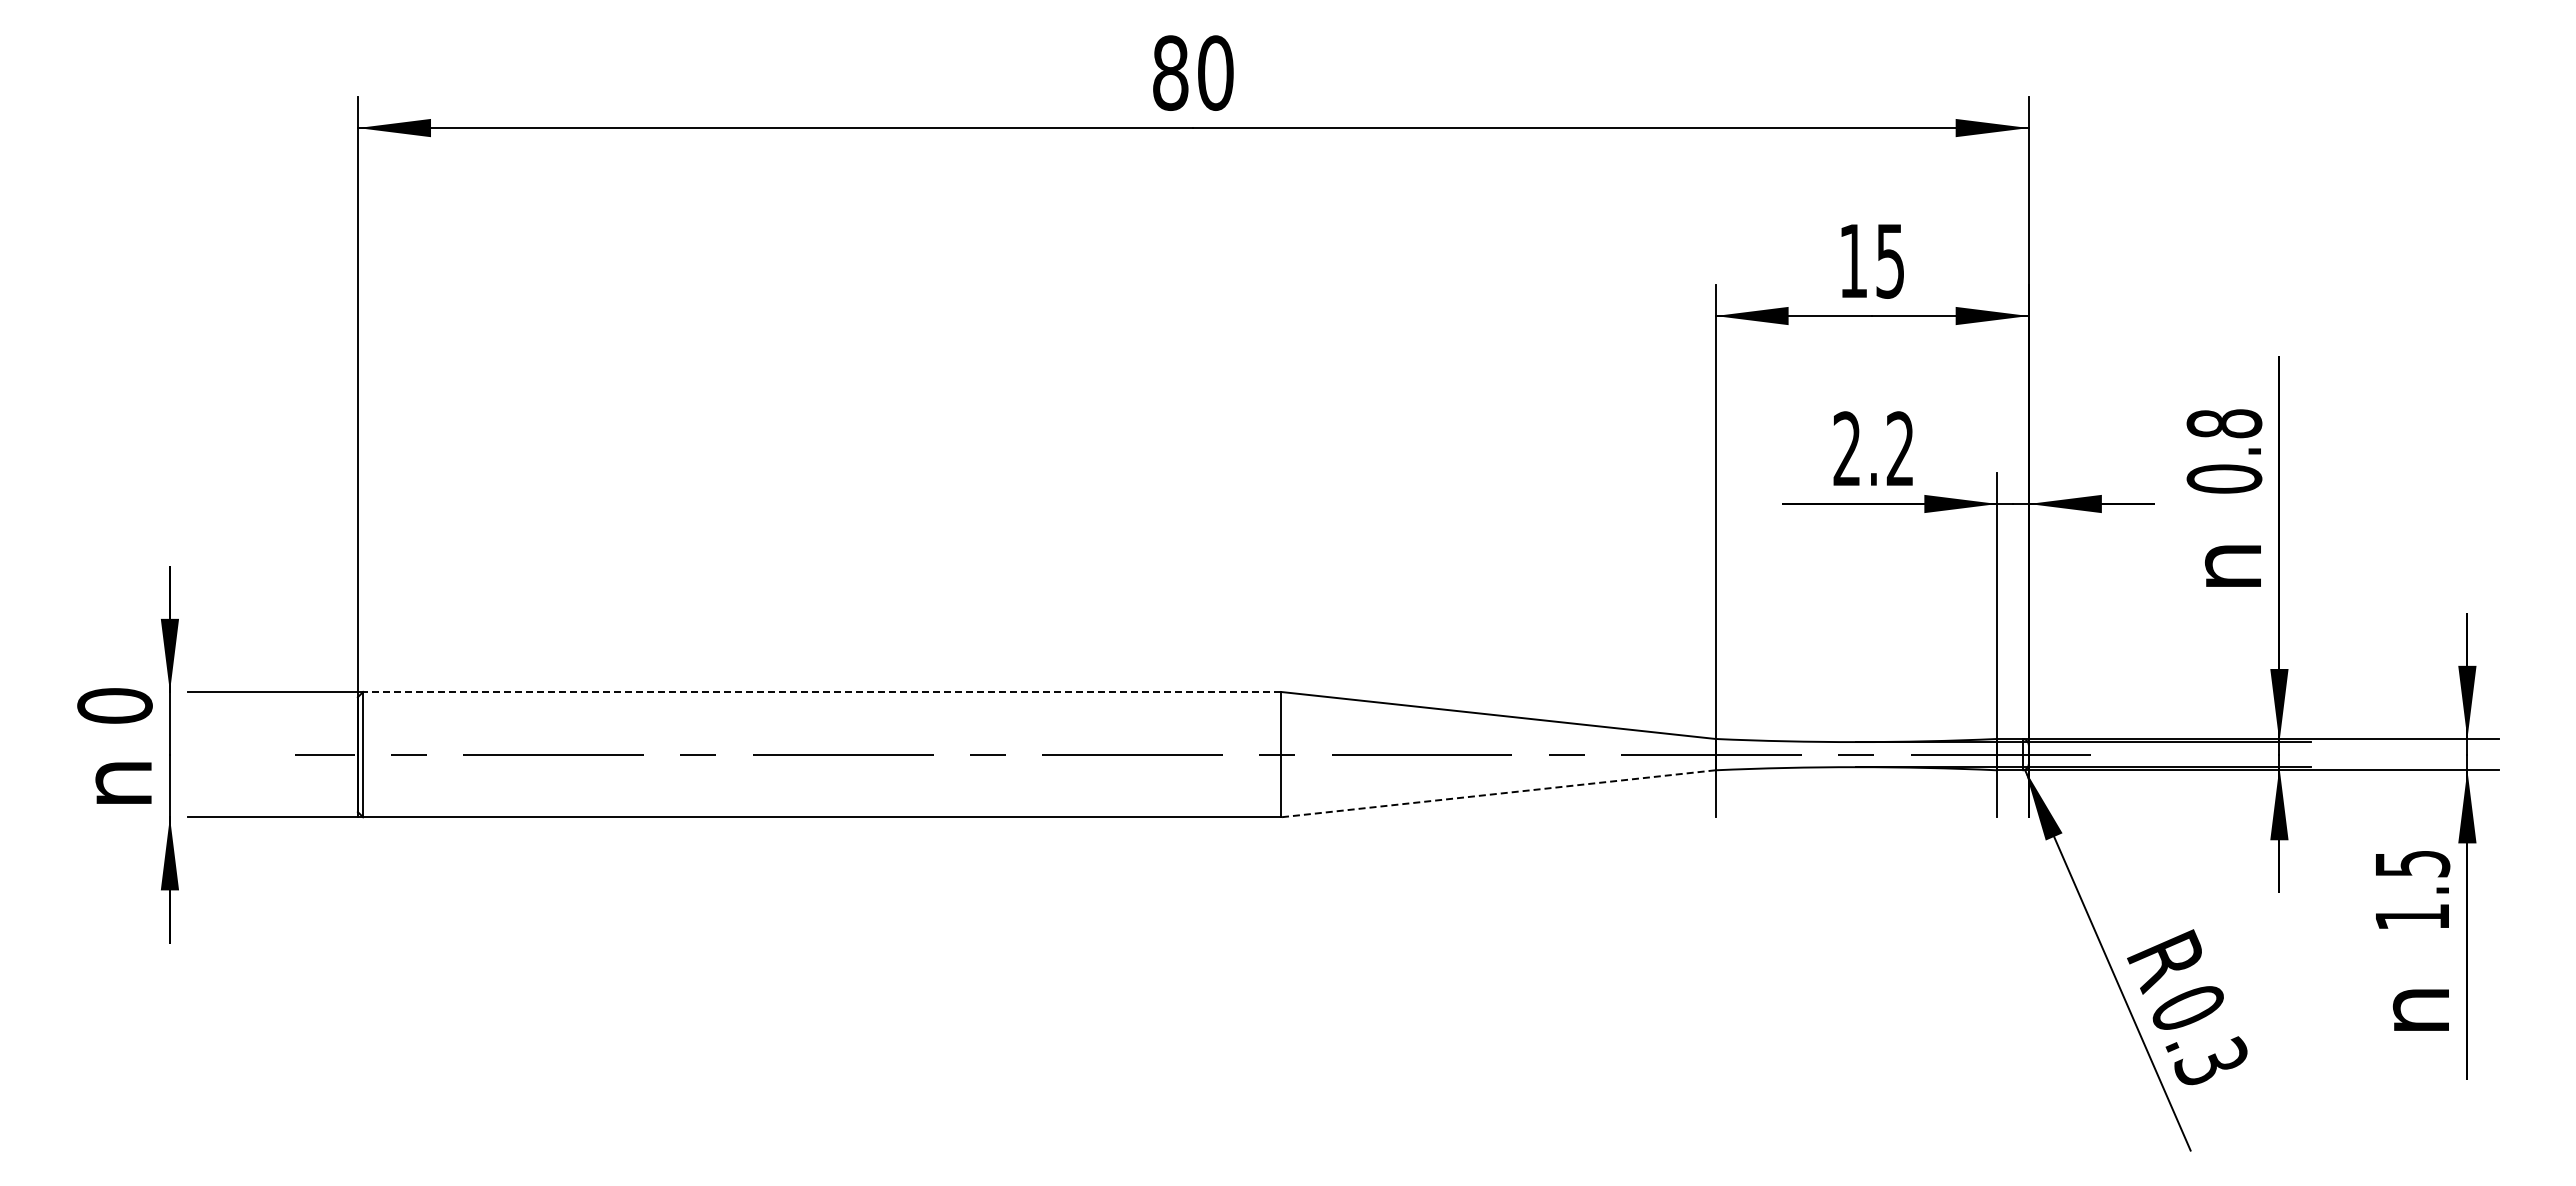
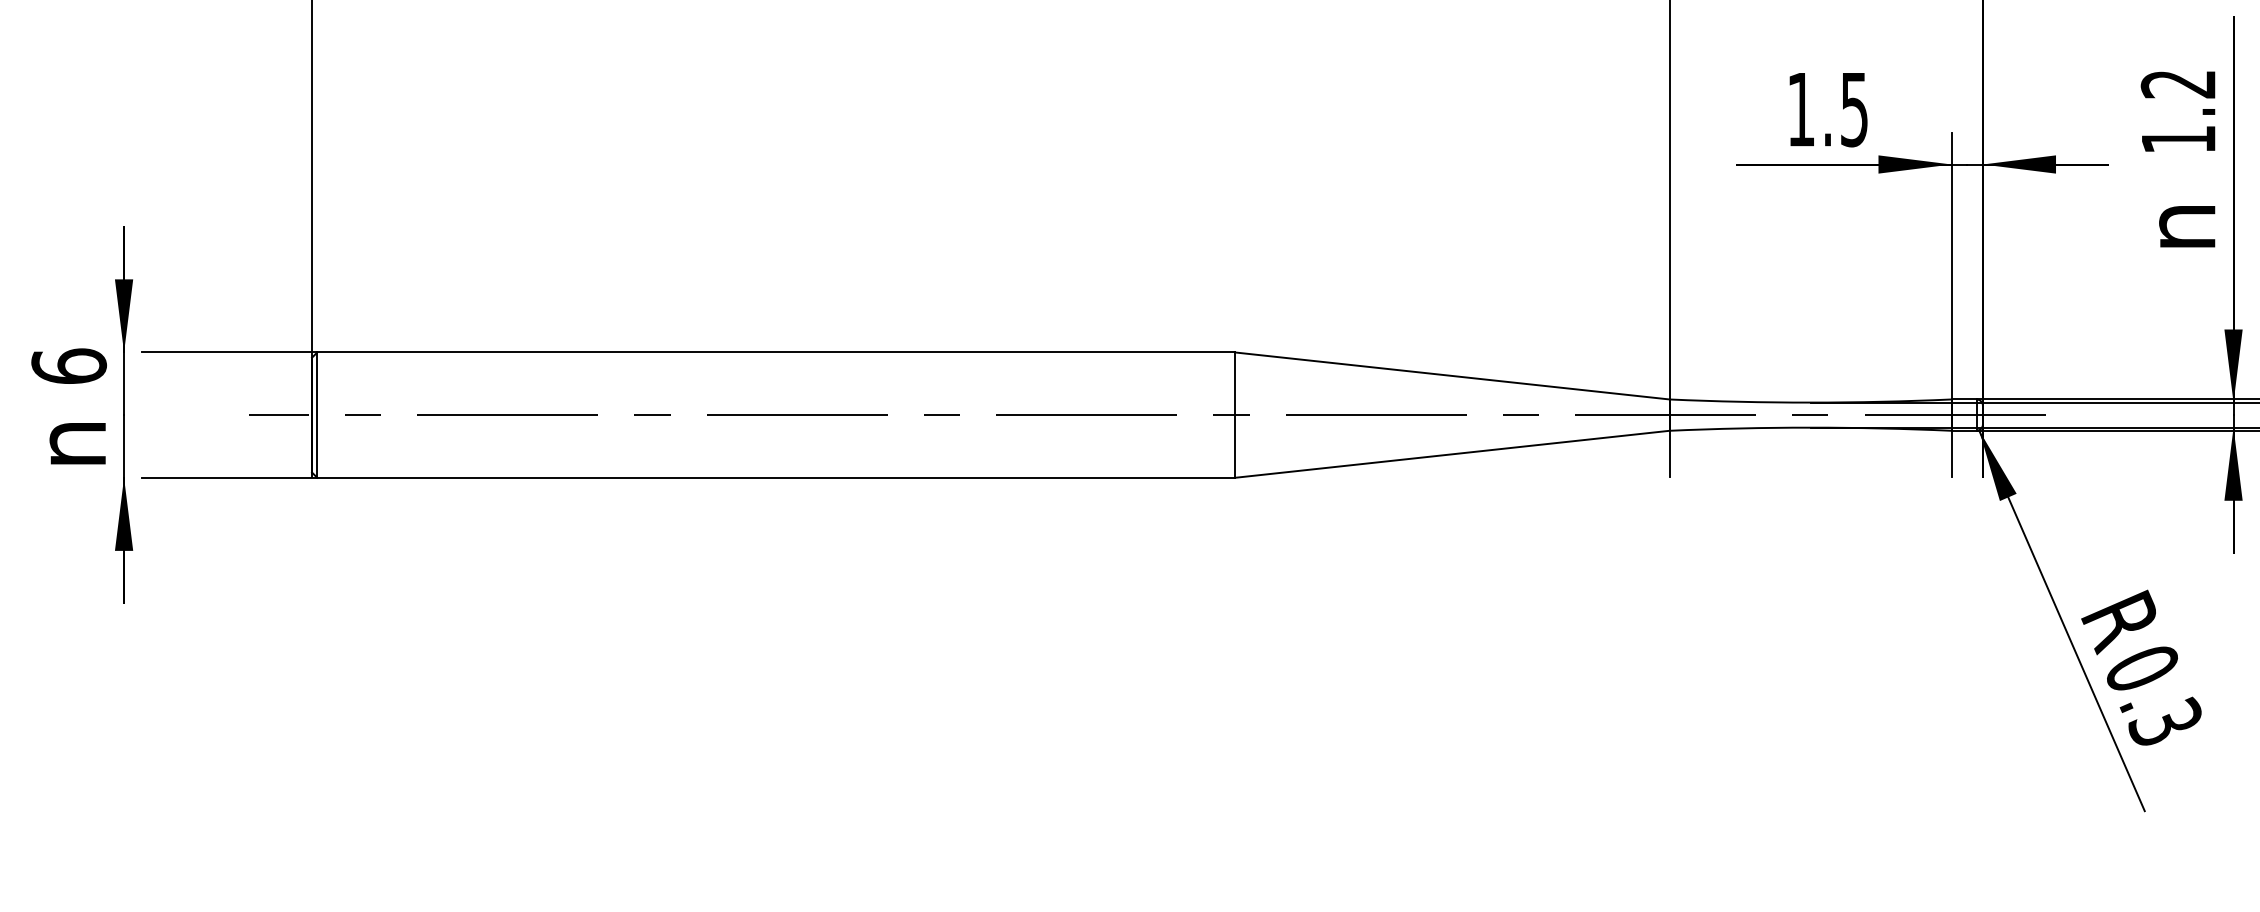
text: (1873, 448) -> (1827, 109), 2.2 -> 1.5
text: (2224, 451) -> (2178, 112), 0.8 -> 1.2
line: (822, 691) -> (776, 352), dashed -> solid
text: (114, 705) -> (68, 366), 0 -> 6
line: (1497, 793) -> (1451, 454), dashed -> solid

